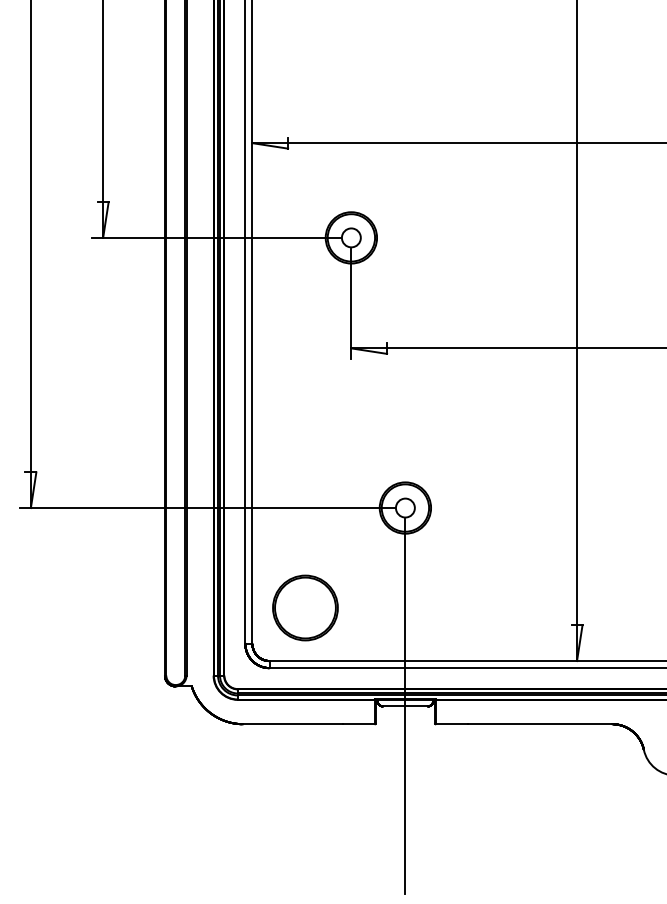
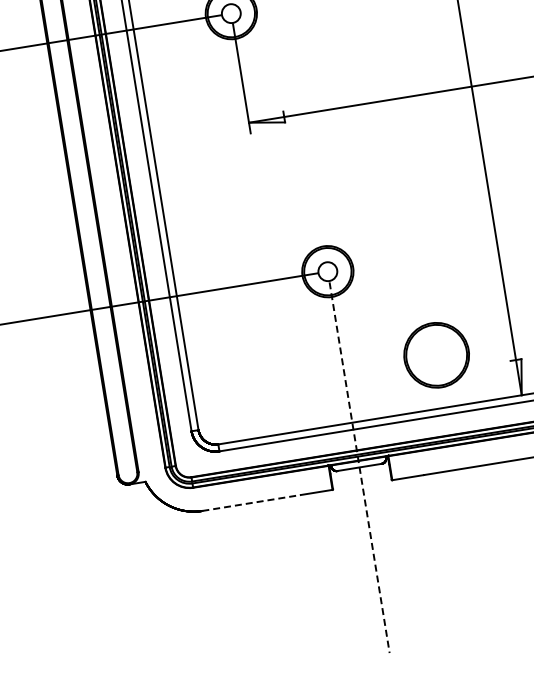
part: (305, 607) -> (436, 354), moved
line: (405, 706) -> (359, 467), solid -> dashed
line: (293, 724) -> (251, 503), solid -> dashed

